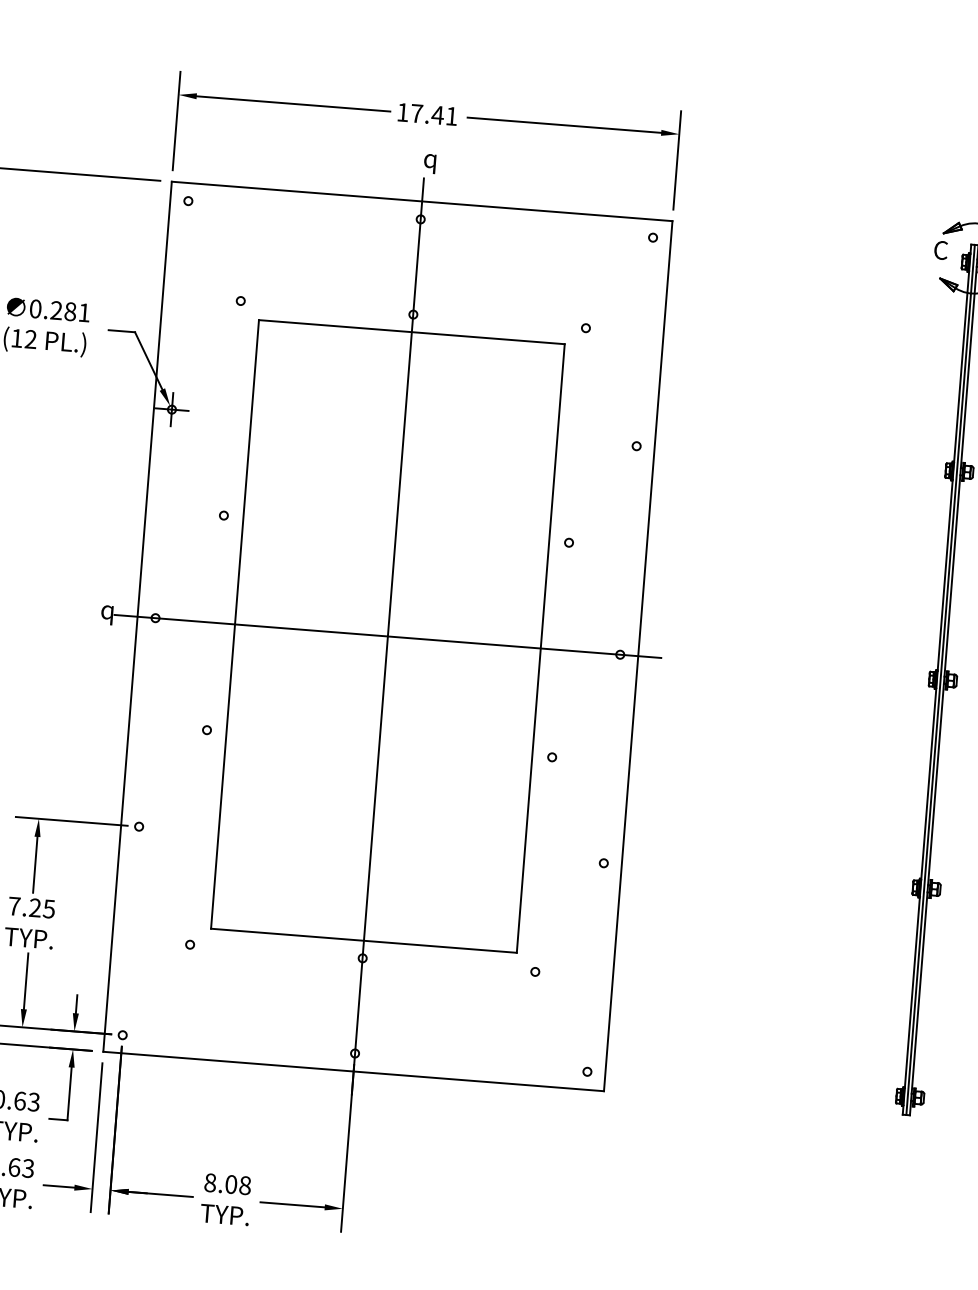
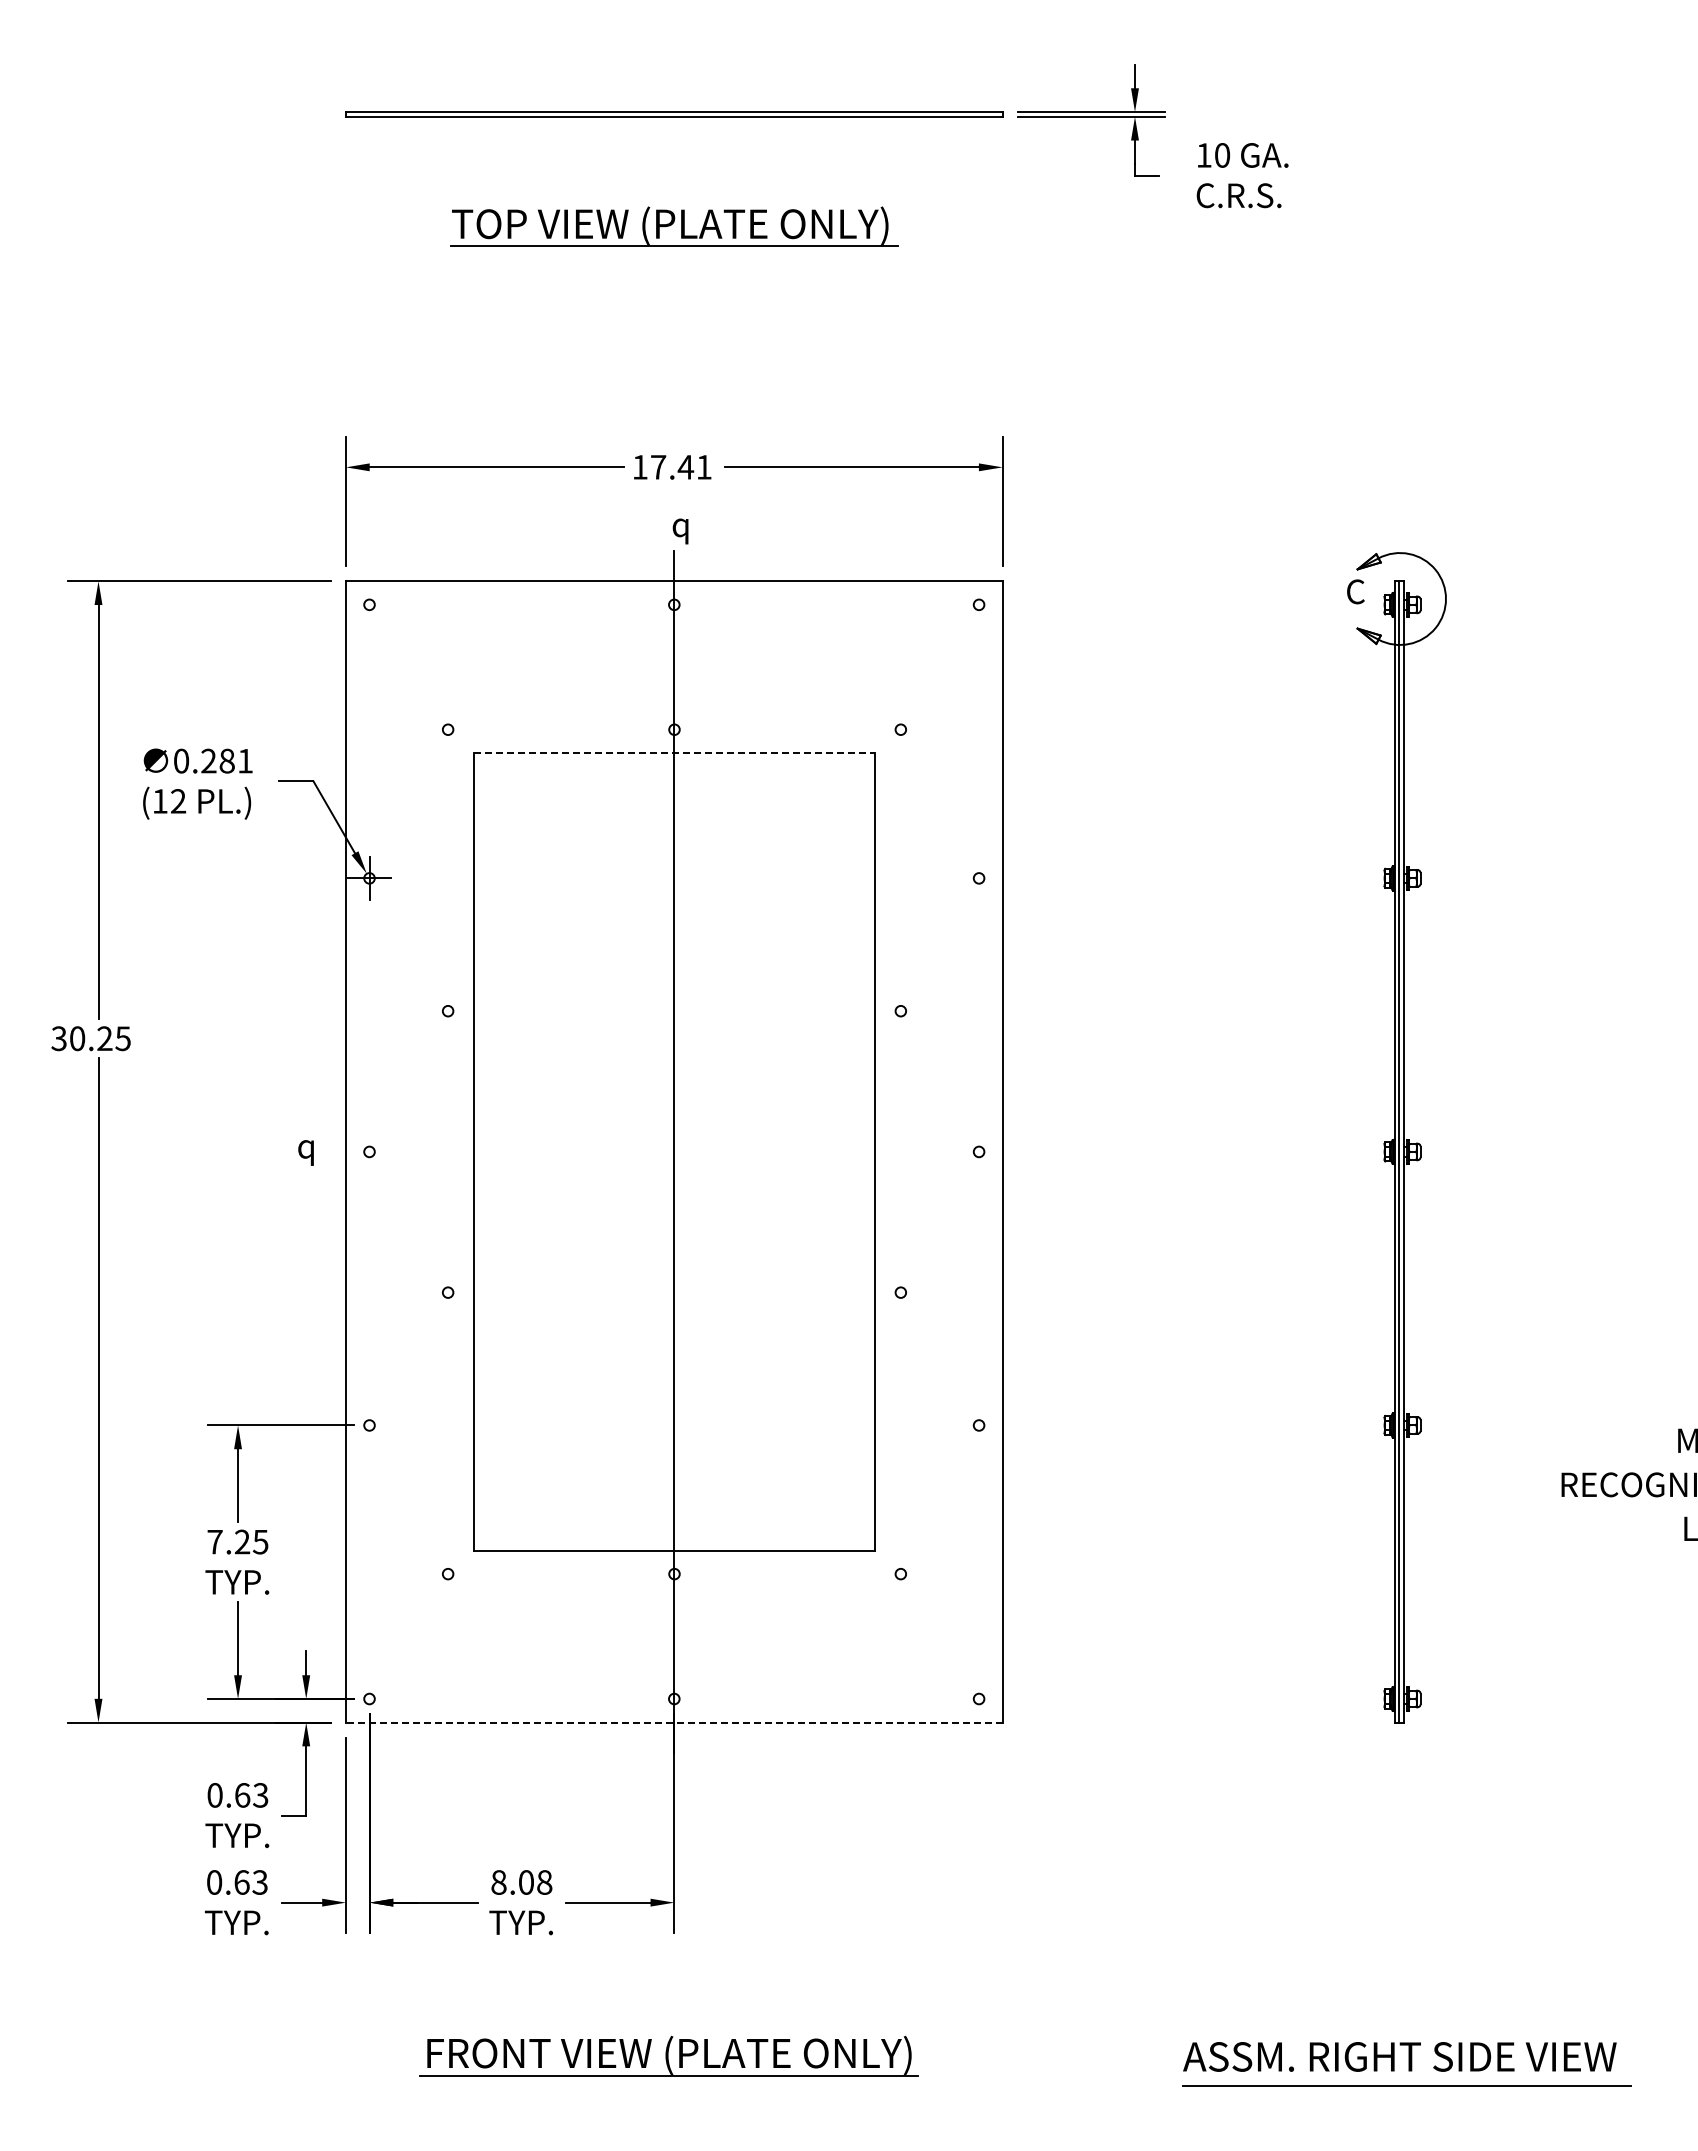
line: (412, 331) -> (674, 752), solid -> dashed
line: (387, 636) -> (673, 1151), removed
line: (353, 1071) -> (673, 1722), solid -> dashed

